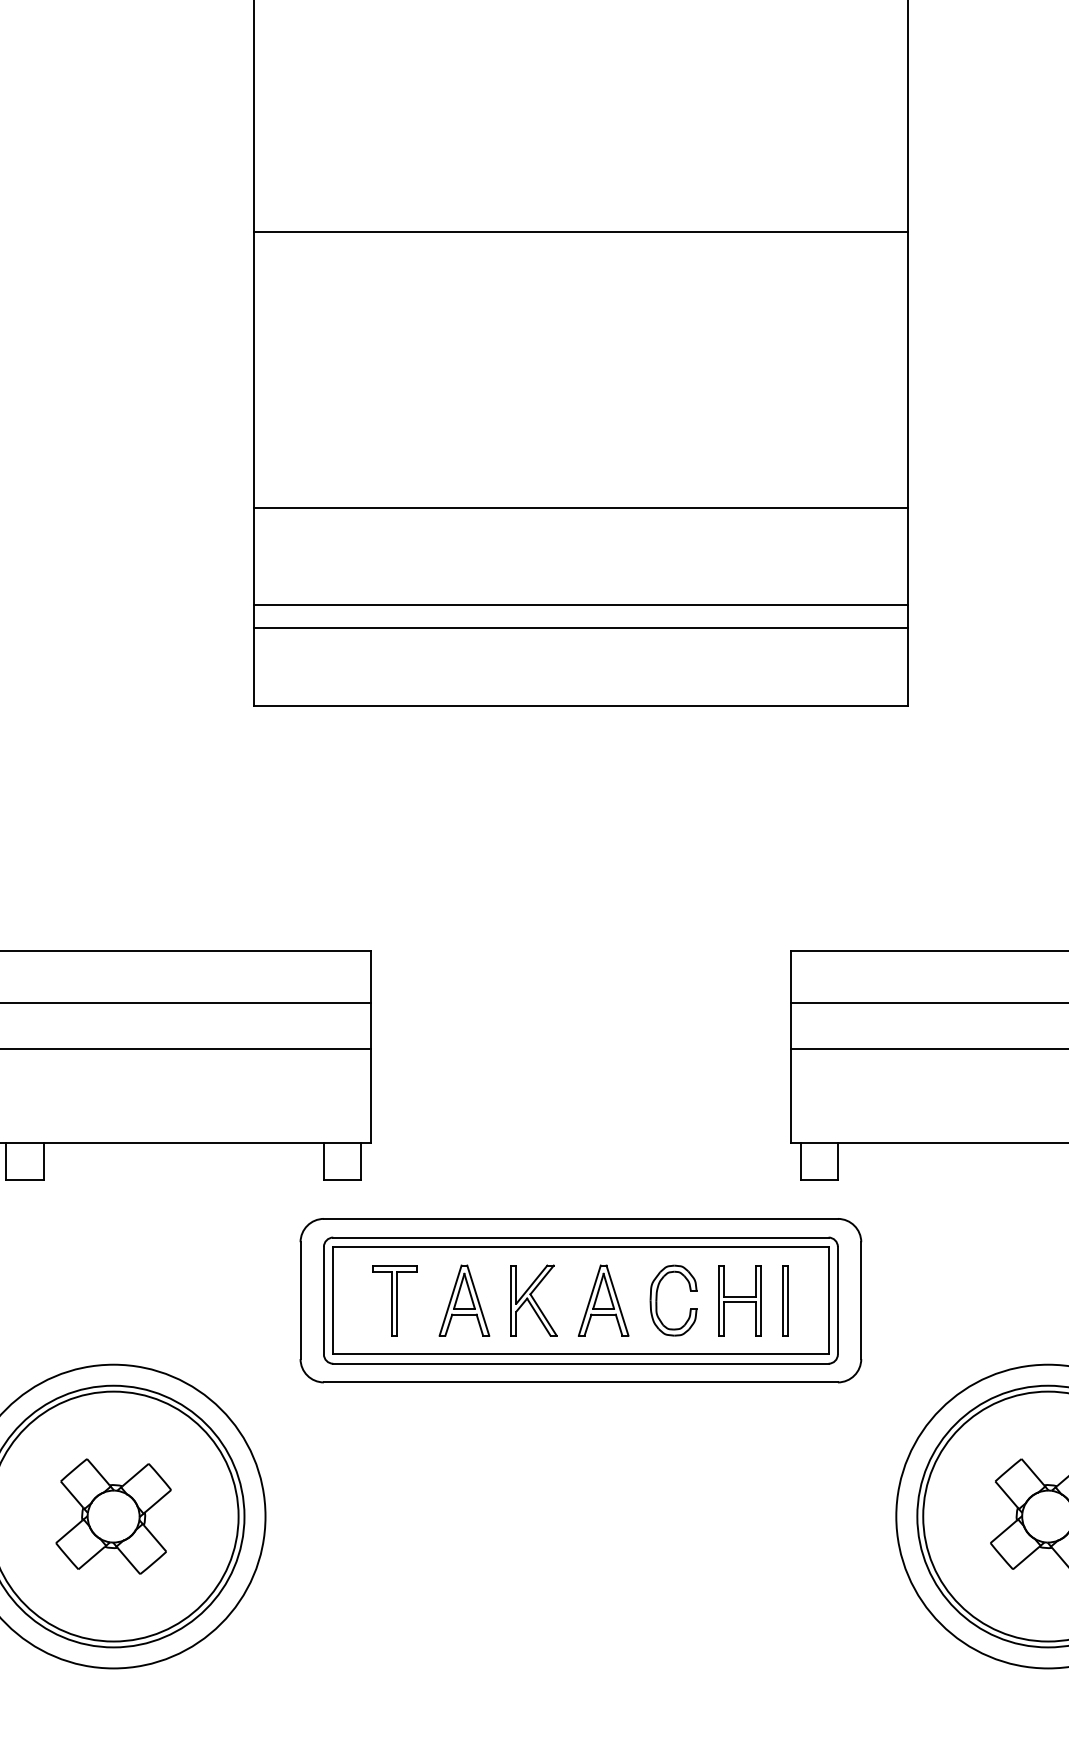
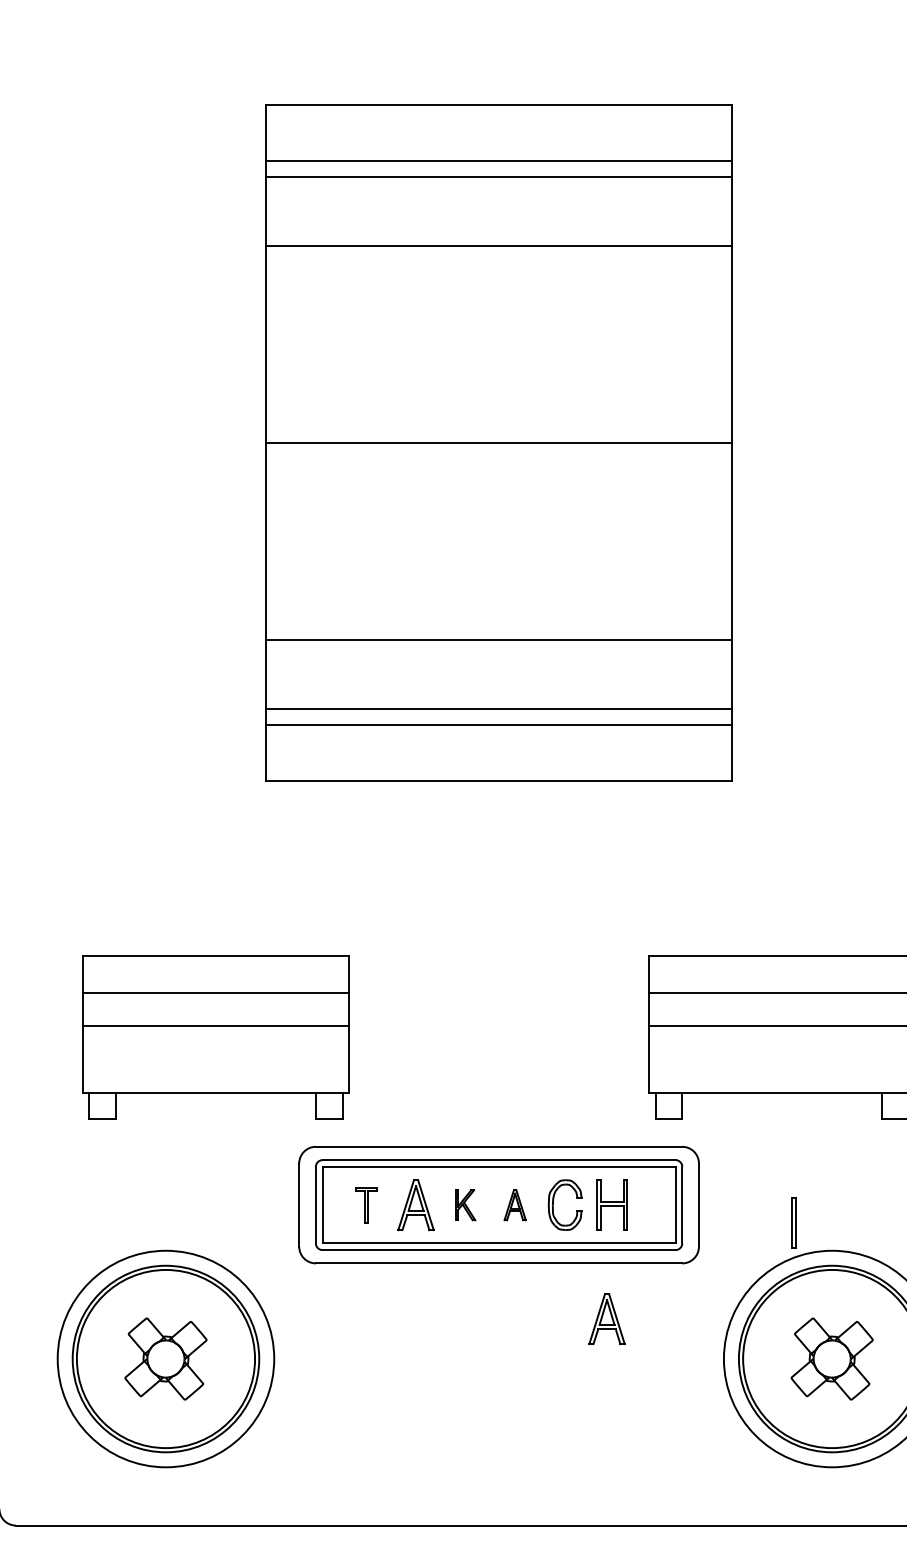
part: (394, 1299) -> (366, 1204), size x0.7
part: (784, 1299) -> (793, 1222), moved
part: (533, 1301) -> (465, 1205), size x0.6
part: (602, 1301) -> (514, 1205), size x0.6
part: (731, 1461) -> (606, 1319), added

